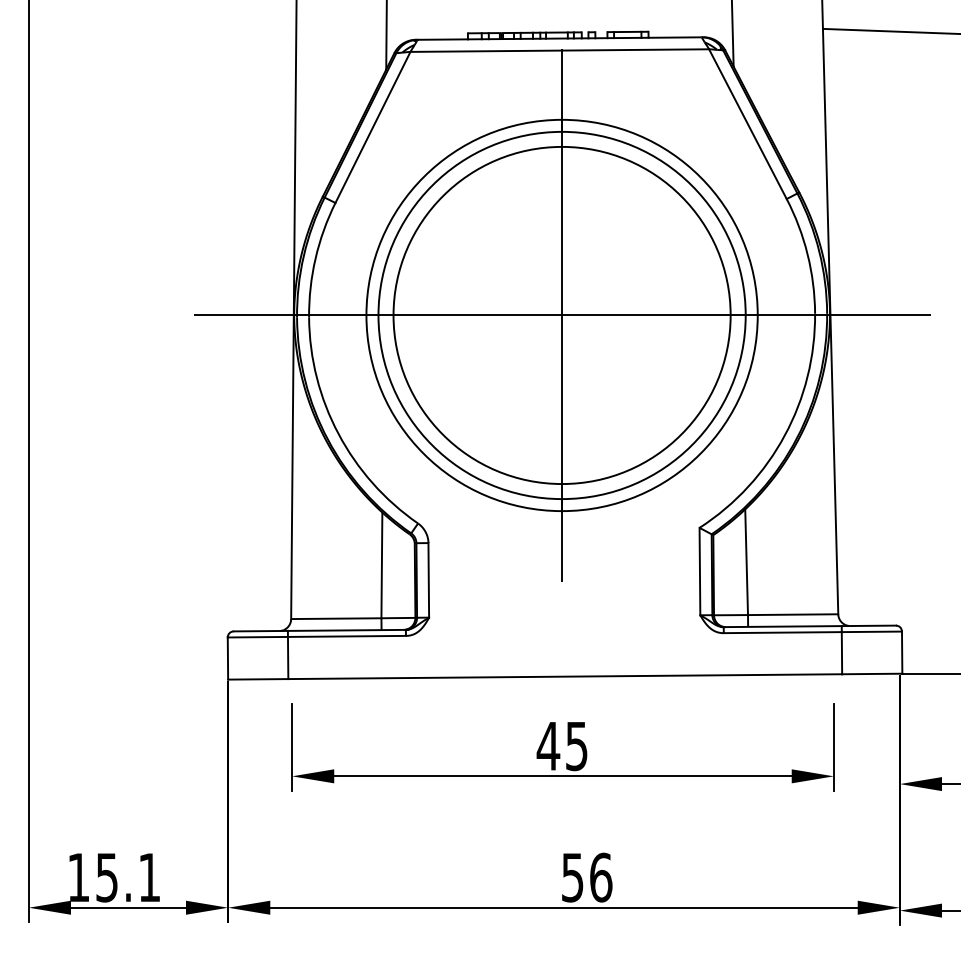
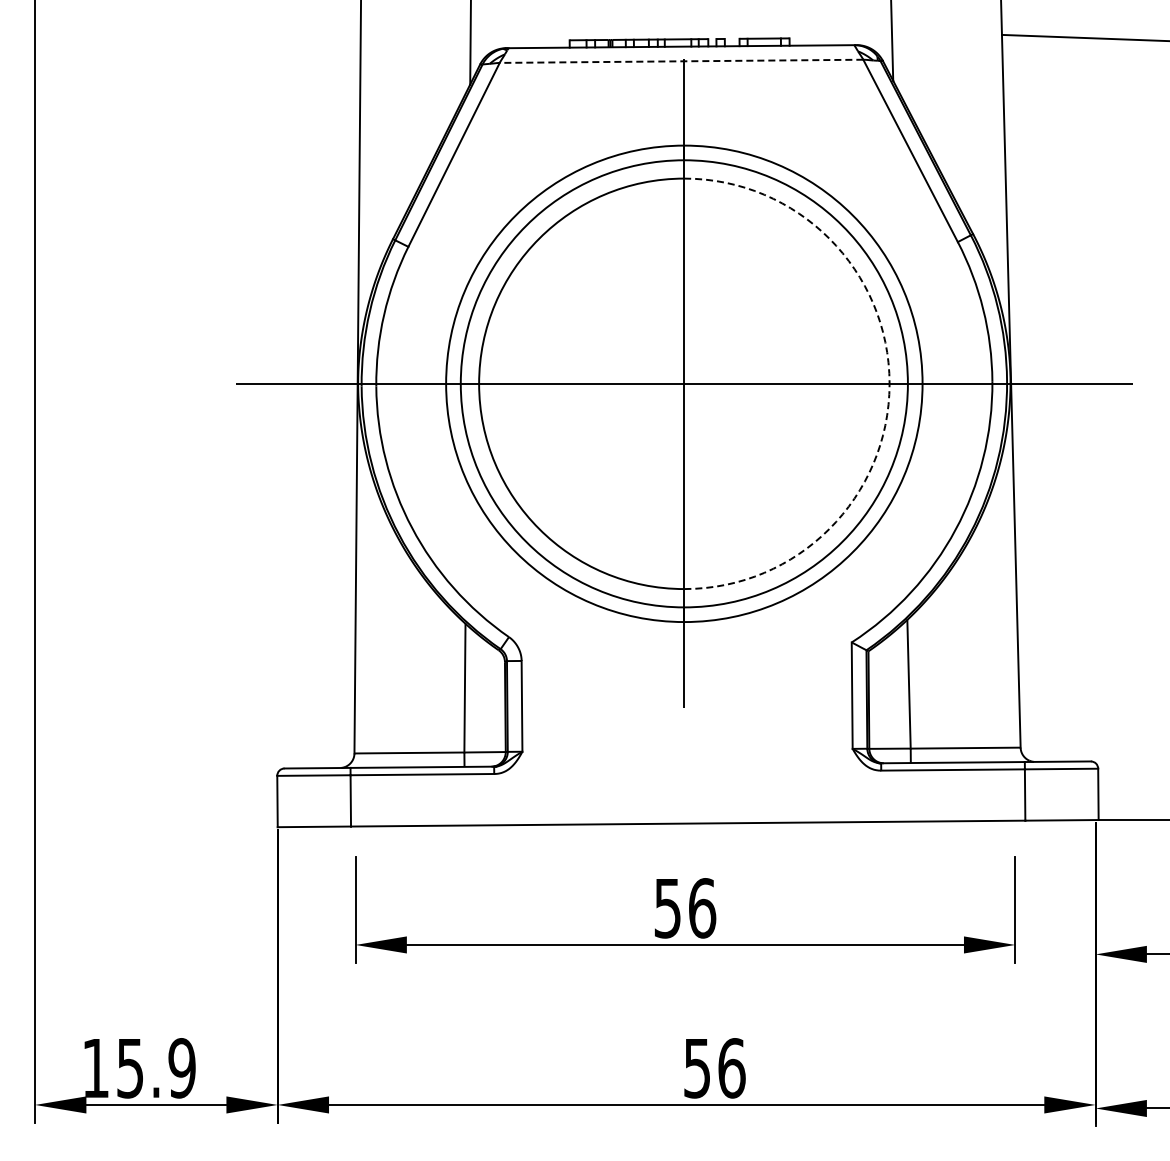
line: (559, 50) -> (681, 61), solid -> dashed
arc: (730, 315) -> (889, 383), solid -> dashed
text: (562, 746) -> (684, 908), 45 -> 56
text: (149, 877) -> (181, 1068), 15.1 -> 15.9

